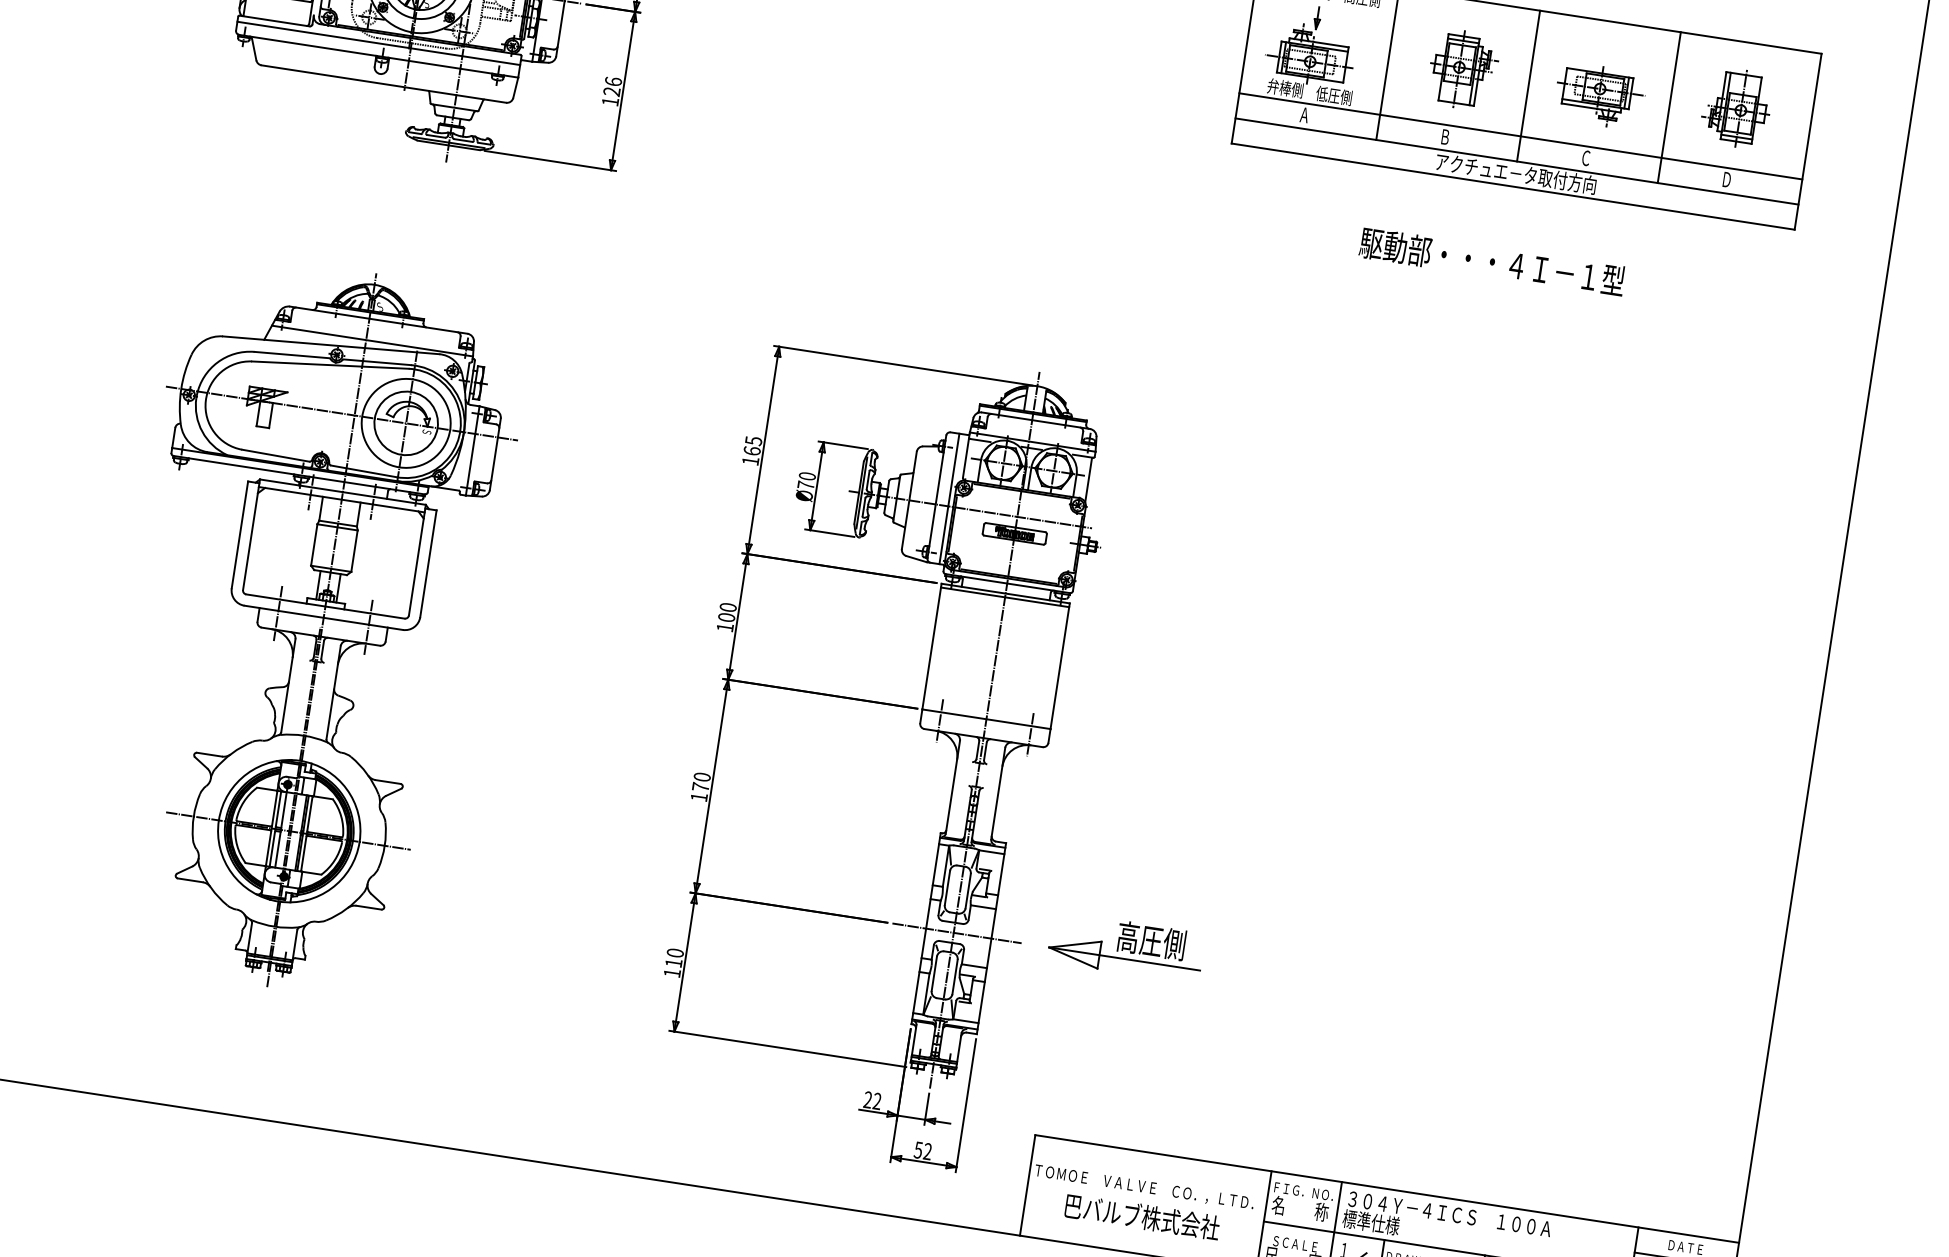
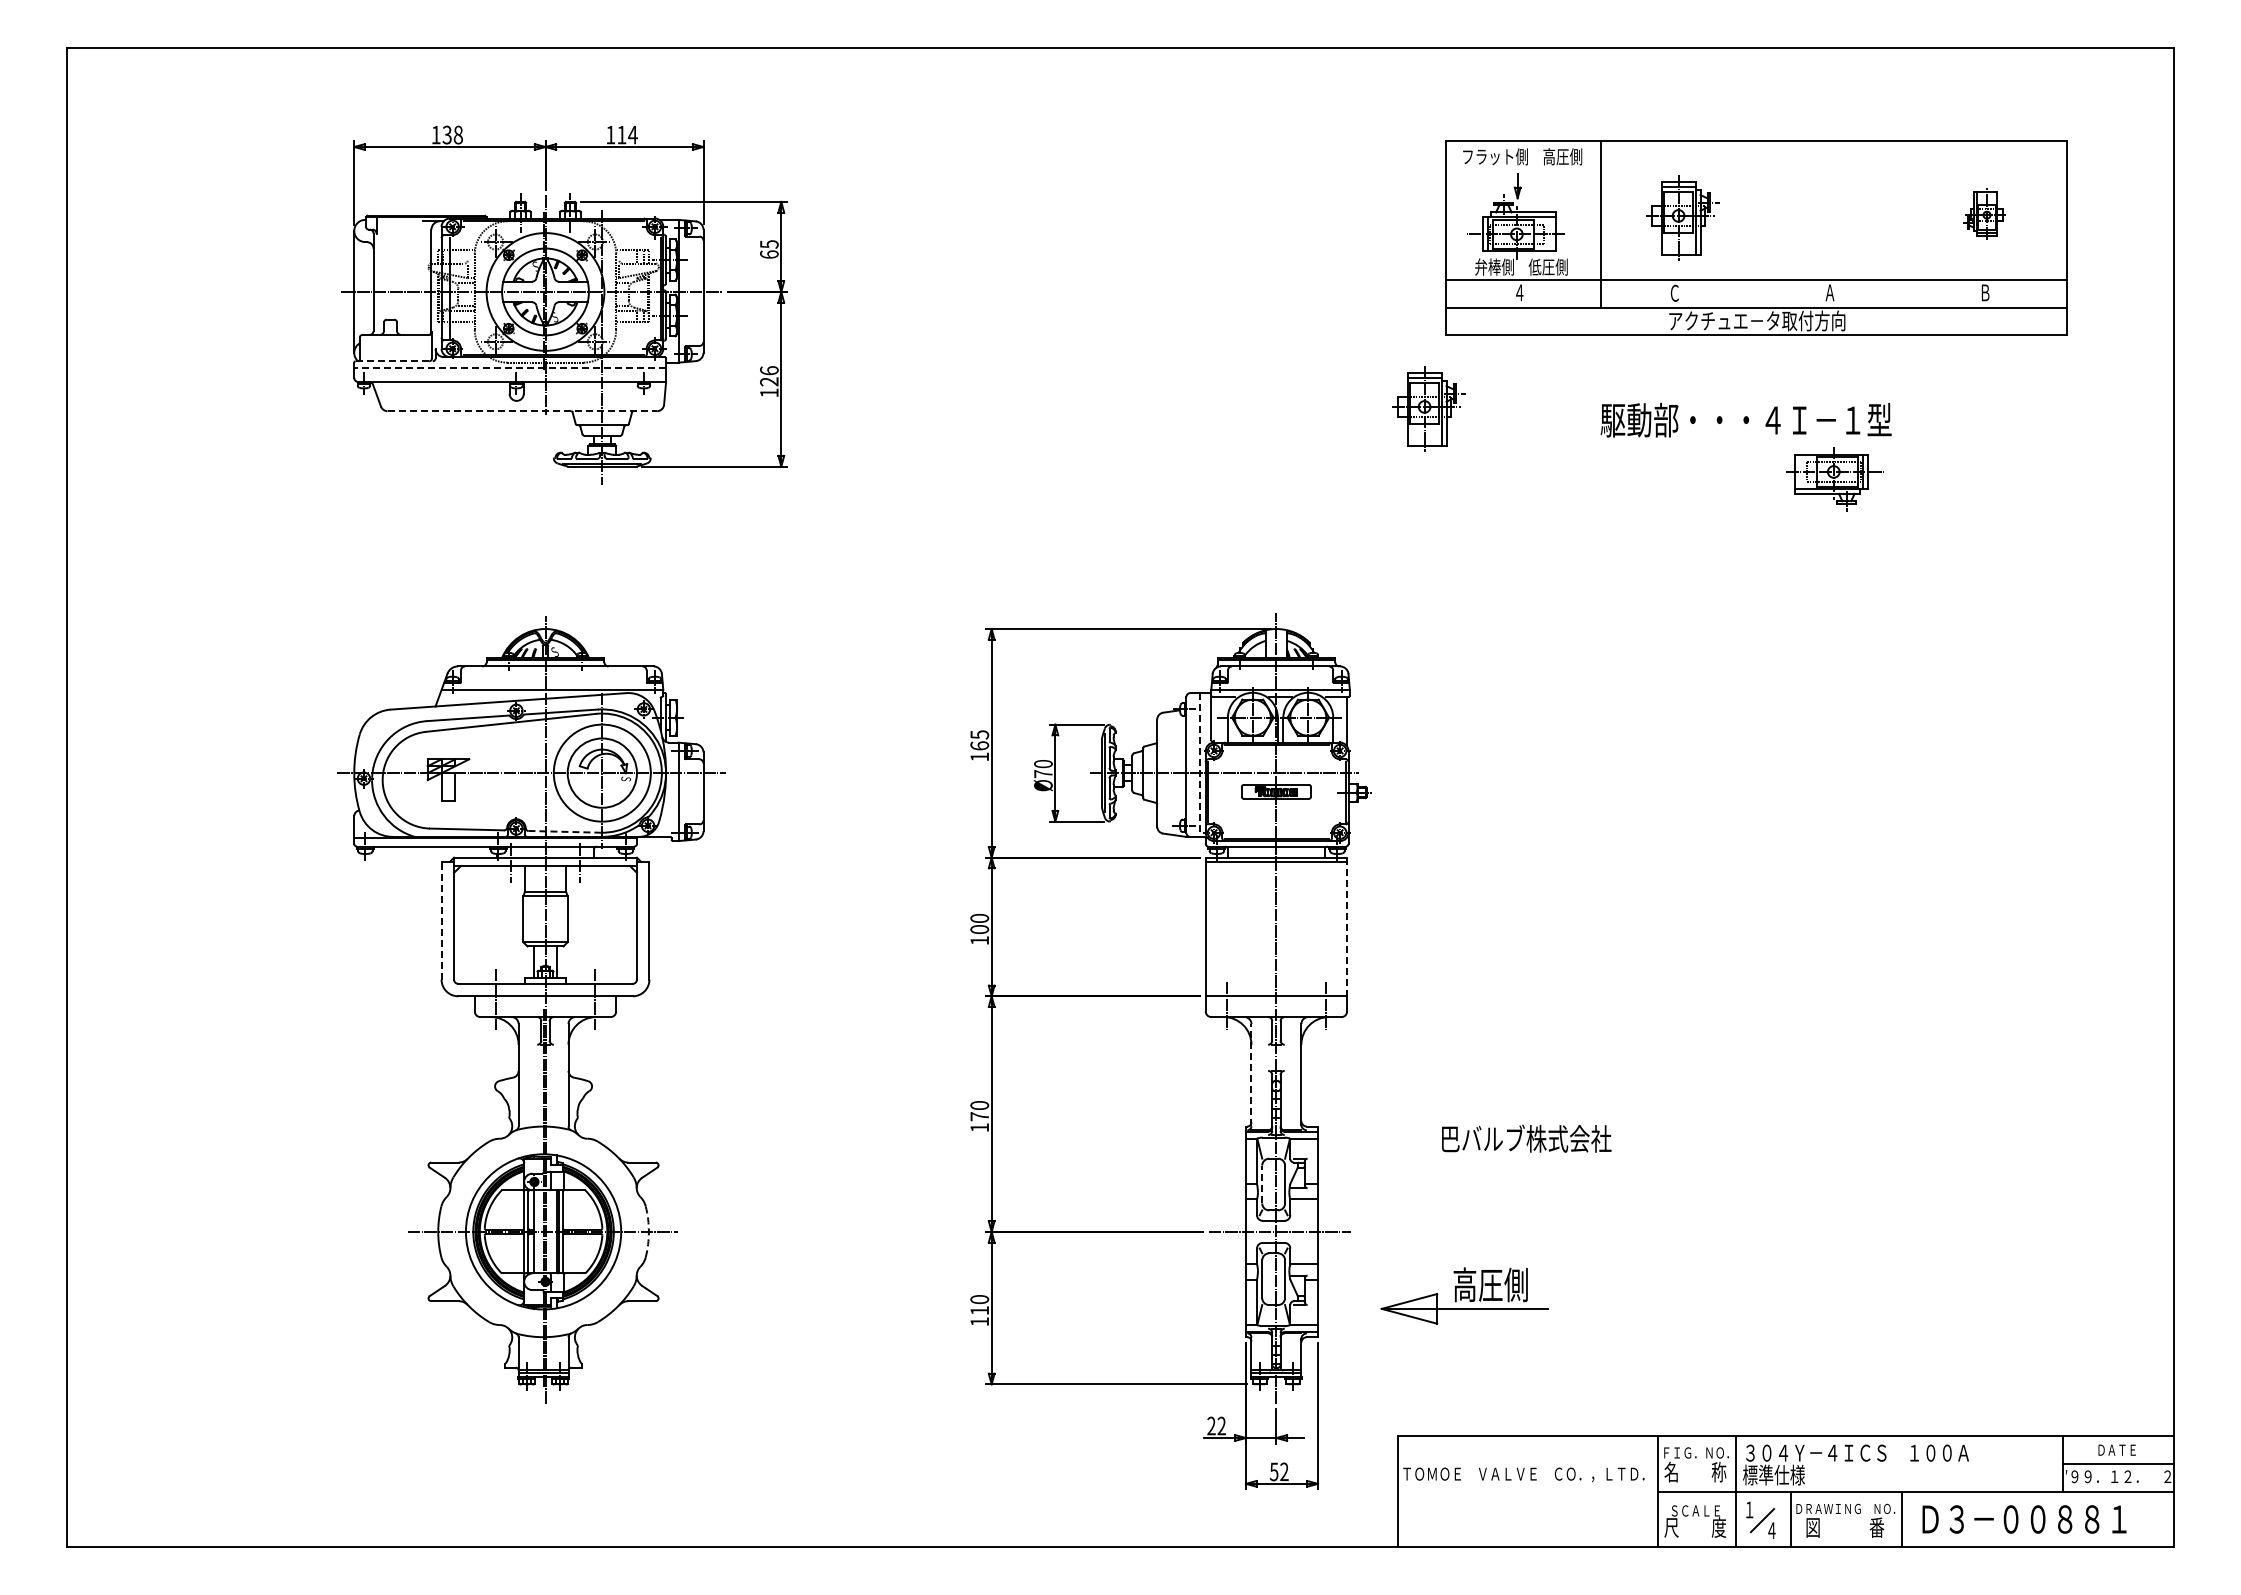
line: (274, 21) -> (394, 361), solid -> dashed
line: (379, 43) -> (510, 368), solid -> dashed
line: (383, 84) -> (522, 411), solid -> dashed
line: (1528, 86) -> (1756, 224), removed
part: (1599, 95) -> (1834, 479), moved
line: (1669, 107) -> (1911, 224), removed
part: (1736, 107) -> (1983, 213), size x0.6
text: (1304, 114) -> (1519, 292), Ａ -> ４
text: (1445, 136) -> (1674, 292), Ｂ -> Ｃ
text: (1585, 157) -> (1829, 292), Ｃ -> Ａ
text: (1727, 179) -> (1985, 292), Ｄ -> Ｂ
part: (1205, 207) -> (1428, 408), added
line: (364, 471) -> (565, 831), solid -> dashed
line: (949, 498) -> (1200, 764), solid -> dashed
line: (239, 534) -> (441, 920), solid -> dashed
line: (1060, 666) -> (1347, 927), solid -> dashed
line: (953, 786) -> (1251, 1074), solid -> dashed
arc: (384, 845) -> (648, 1231), solid -> dashed
line: (947, 887) -> (1262, 1184), solid -> dashed
part: (1126, 946) -> (1464, 1295), moved
text: (1142, 1216) -> (1526, 1138), moved

